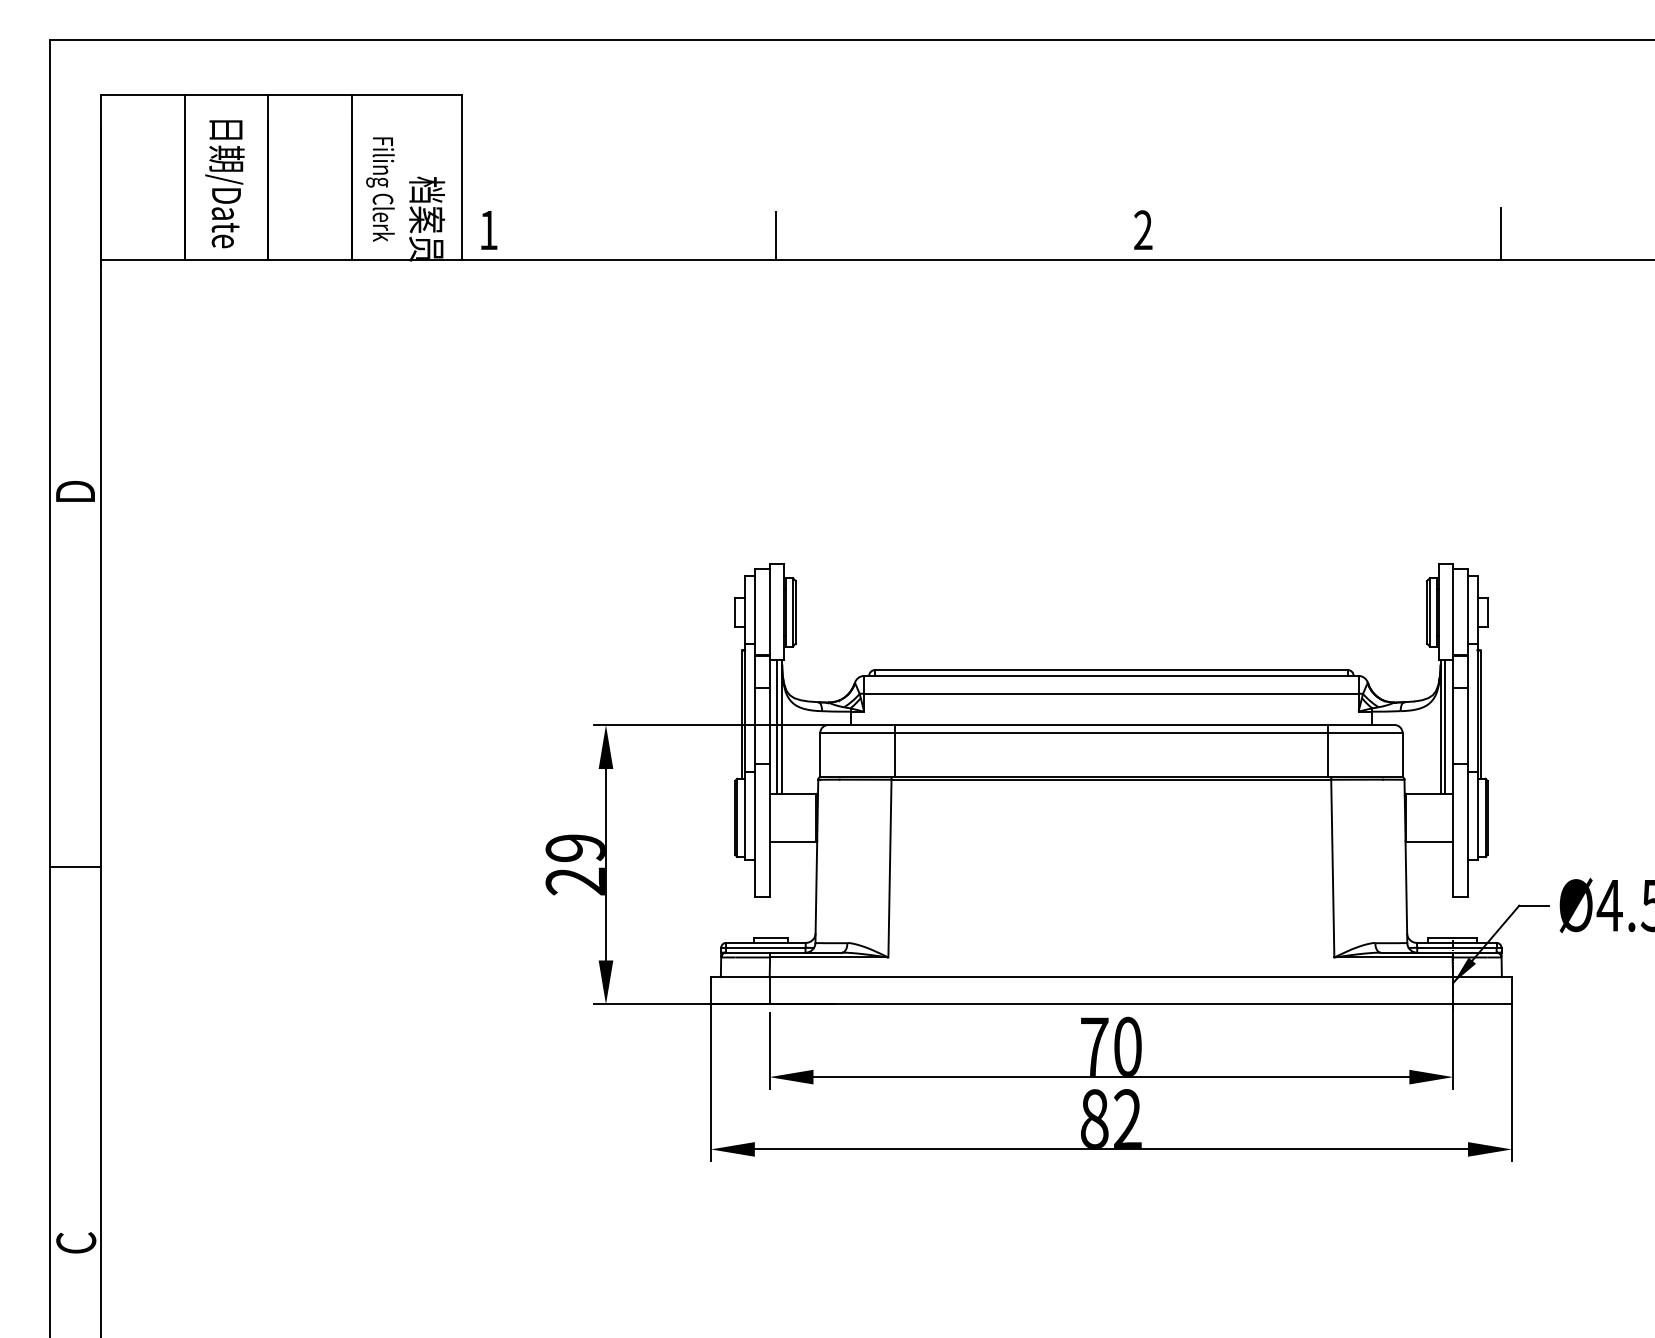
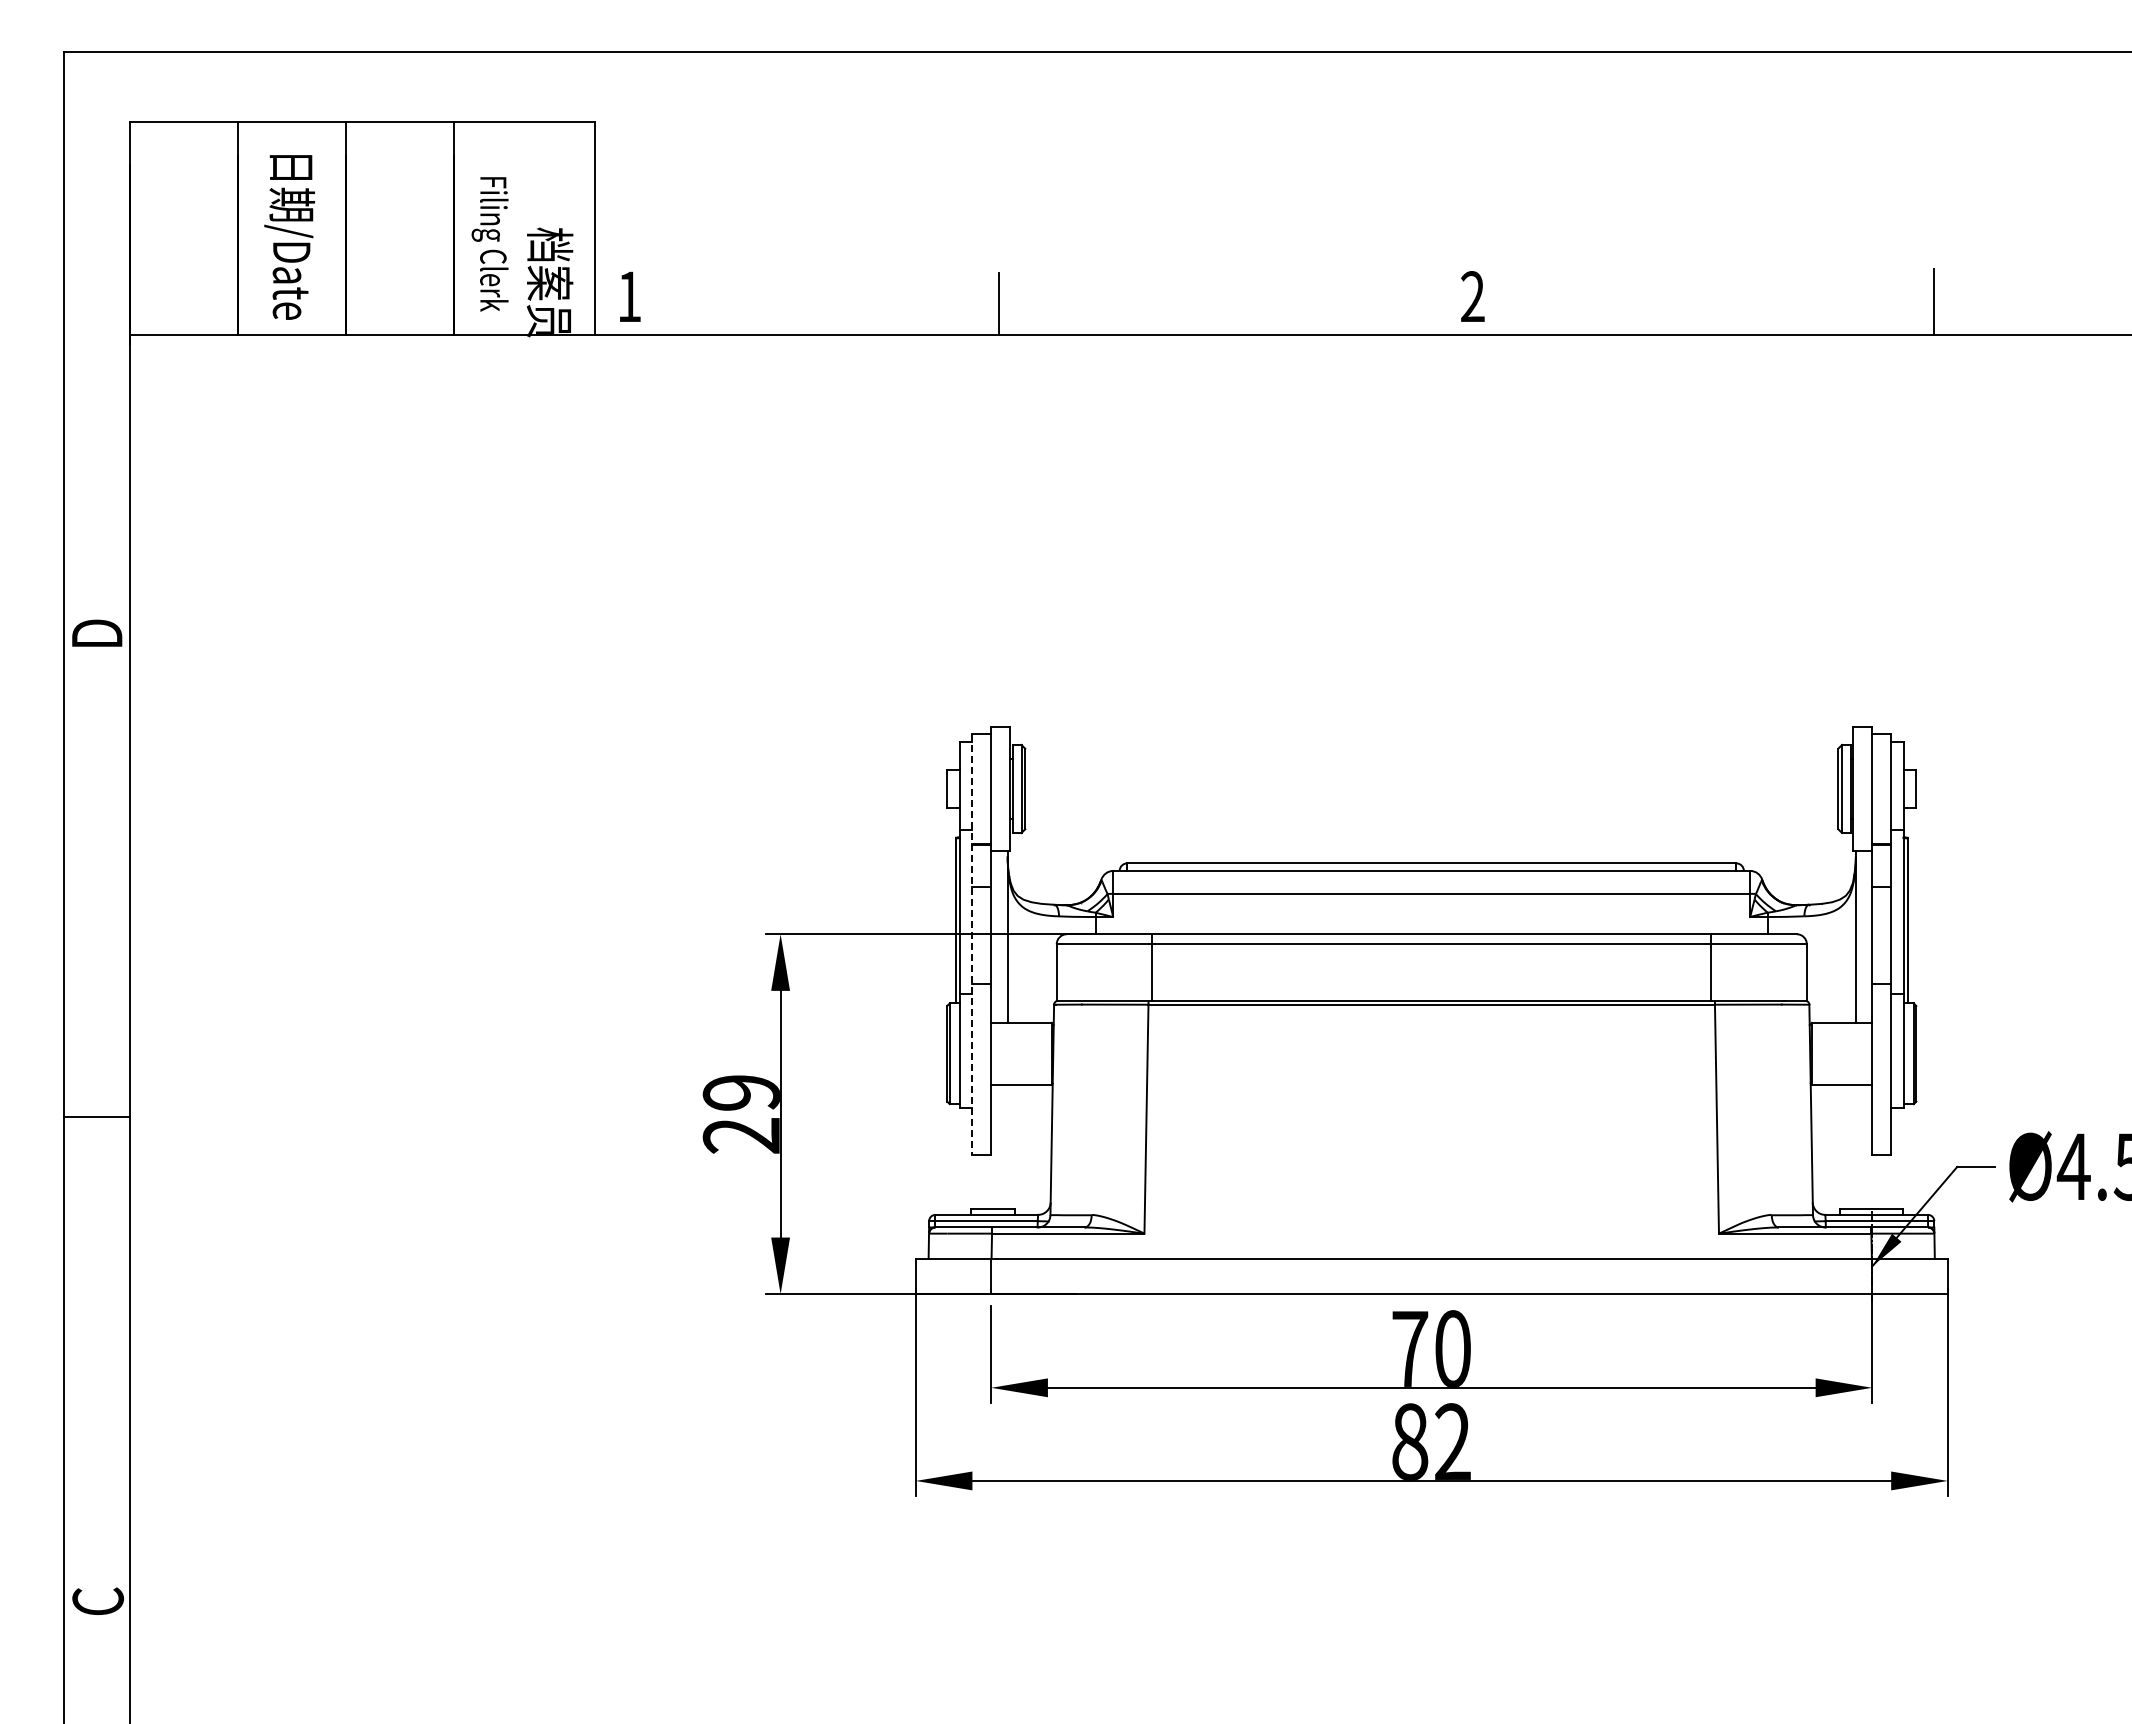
line: (777, 726) -> (1001, 936), removed
line: (1445, 726) -> (1862, 936), removed
line: (754, 733) -> (972, 944), solid -> dashed

